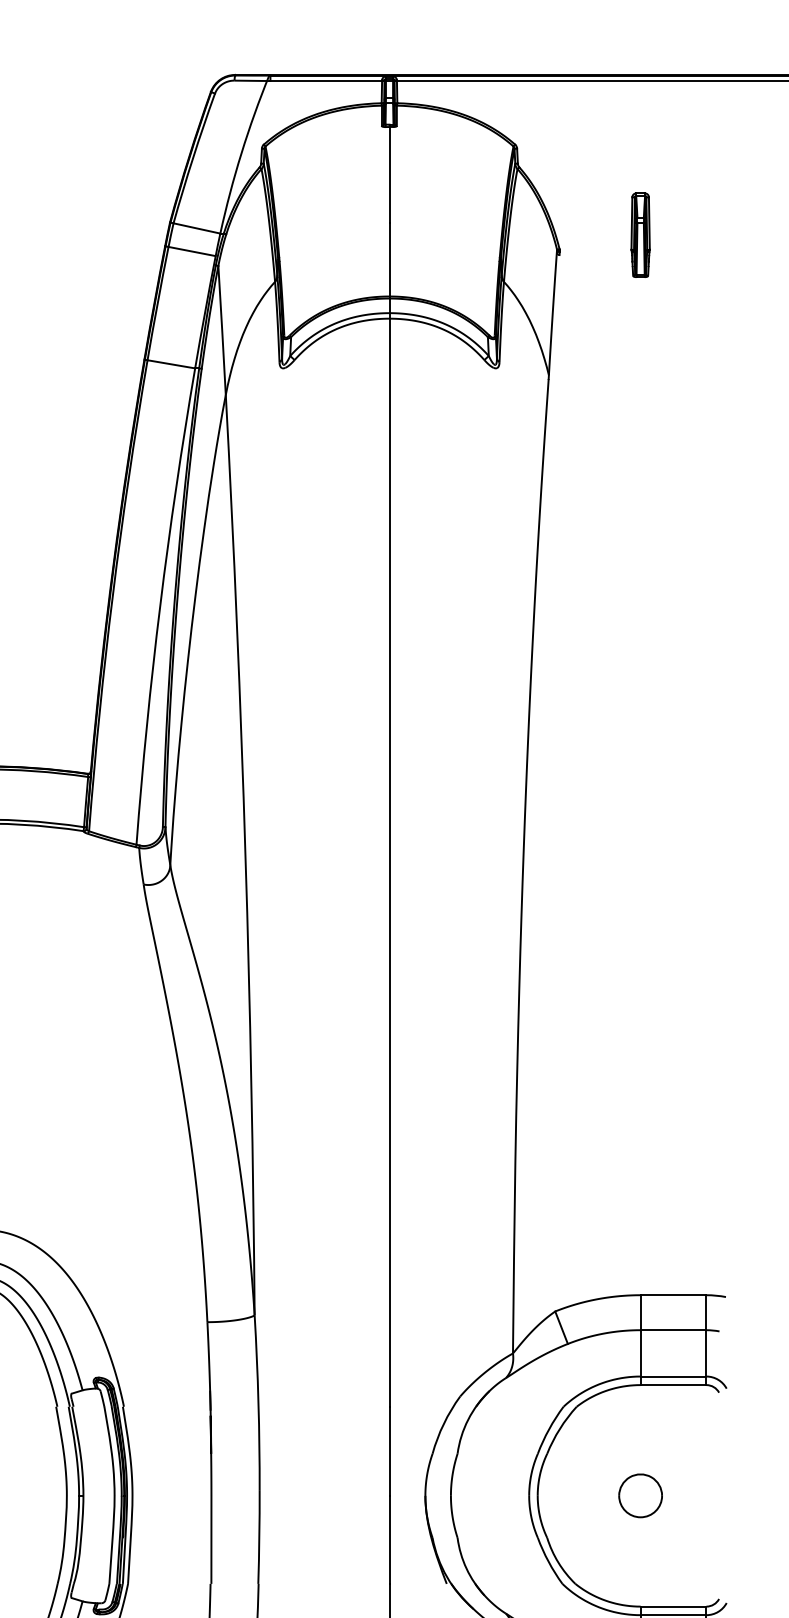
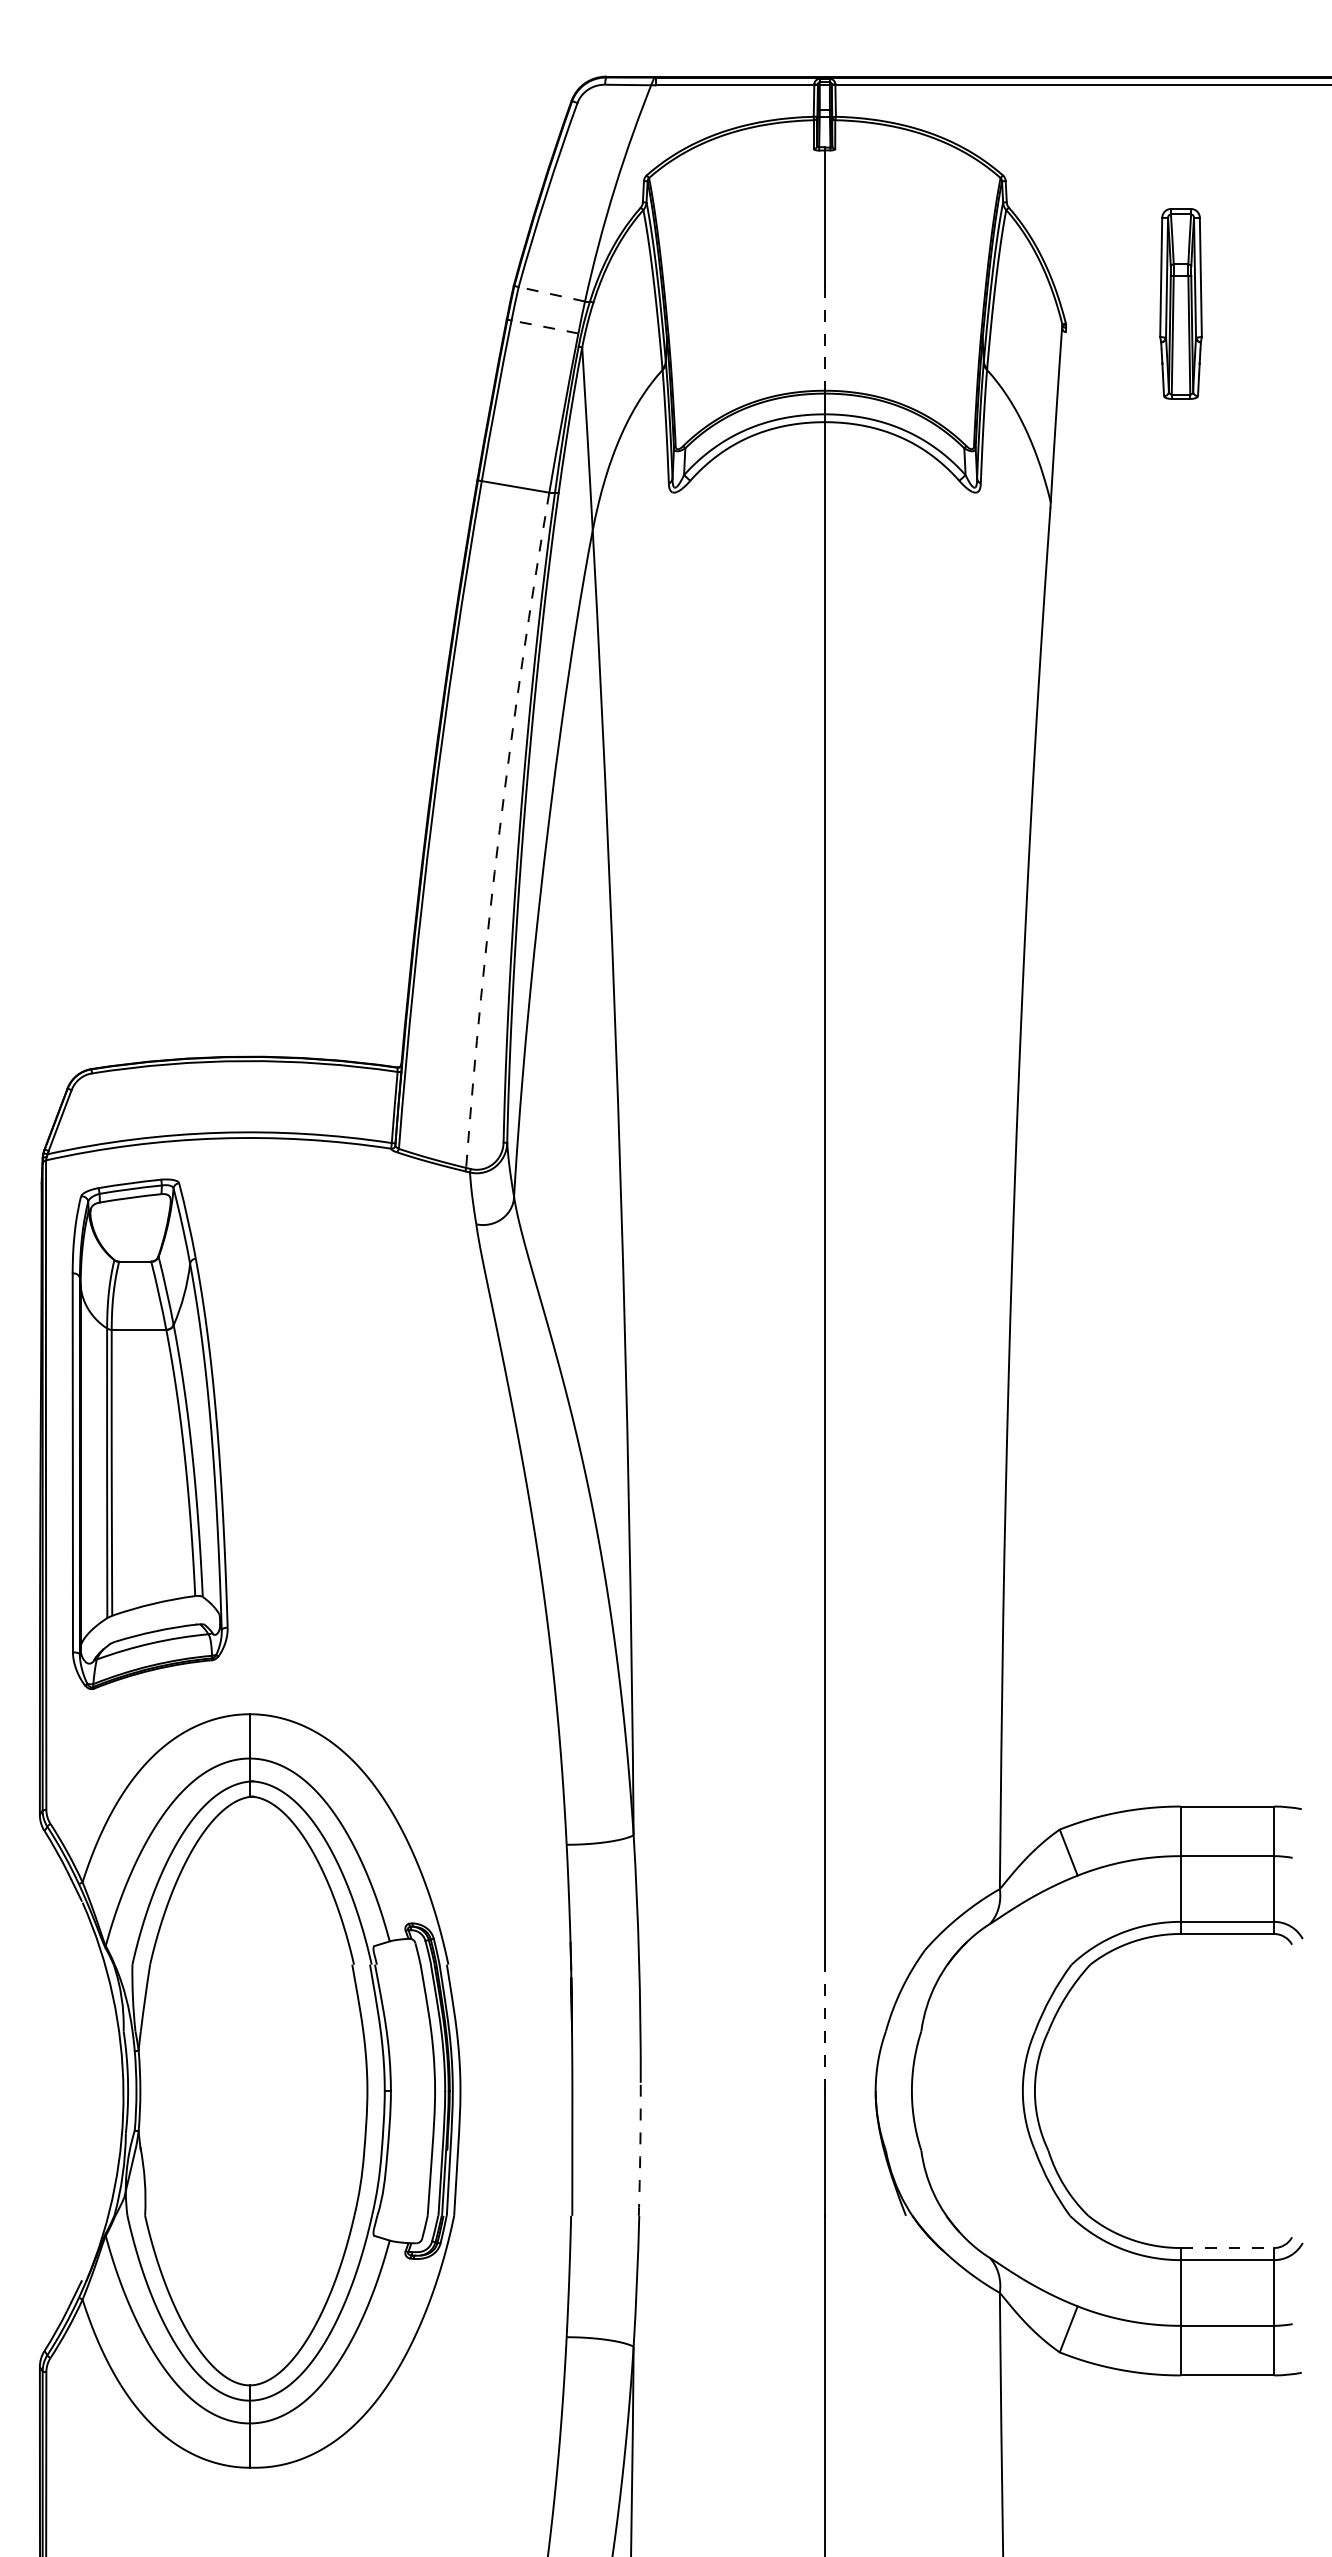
line: (196, 228) -> (551, 294), solid -> dashed
part: (640, 234) -> (1180, 303), size x1.6
line: (191, 251) -> (544, 326), solid -> dashed
line: (389, 259) -> (824, 338), solid -> dashed
arc: (160, 605) -> (499, 829), solid -> dashed
line: (389, 1451) -> (824, 2027), solid -> dashed
part: (640, 1495) -> (1180, 2090), removed
arc: (259, 1537) -> (640, 2149), solid -> dashed
line: (673, 1606) -> (1227, 2248), solid -> dashed

